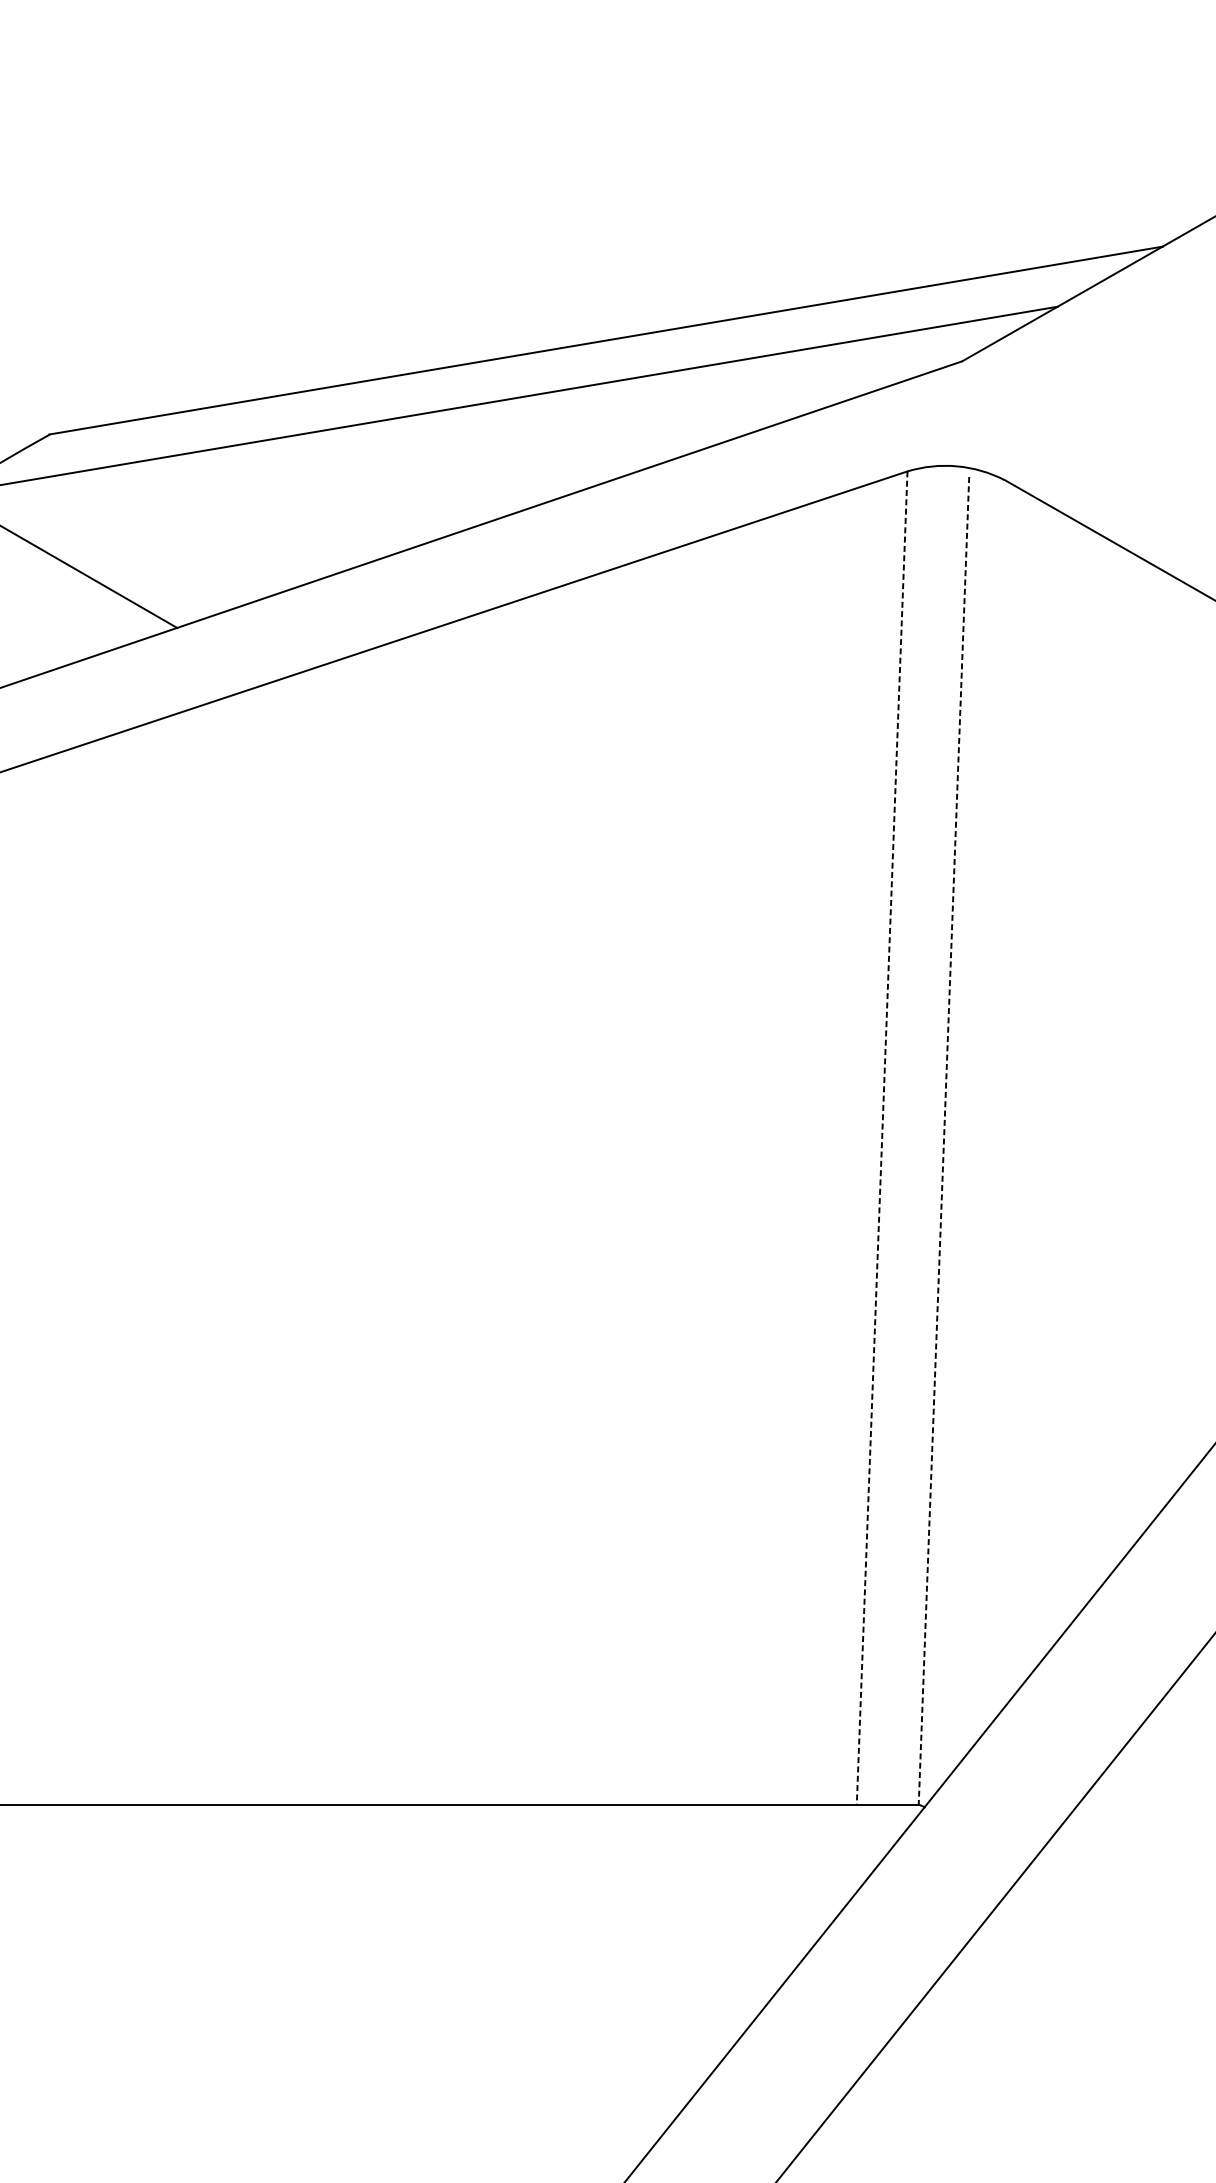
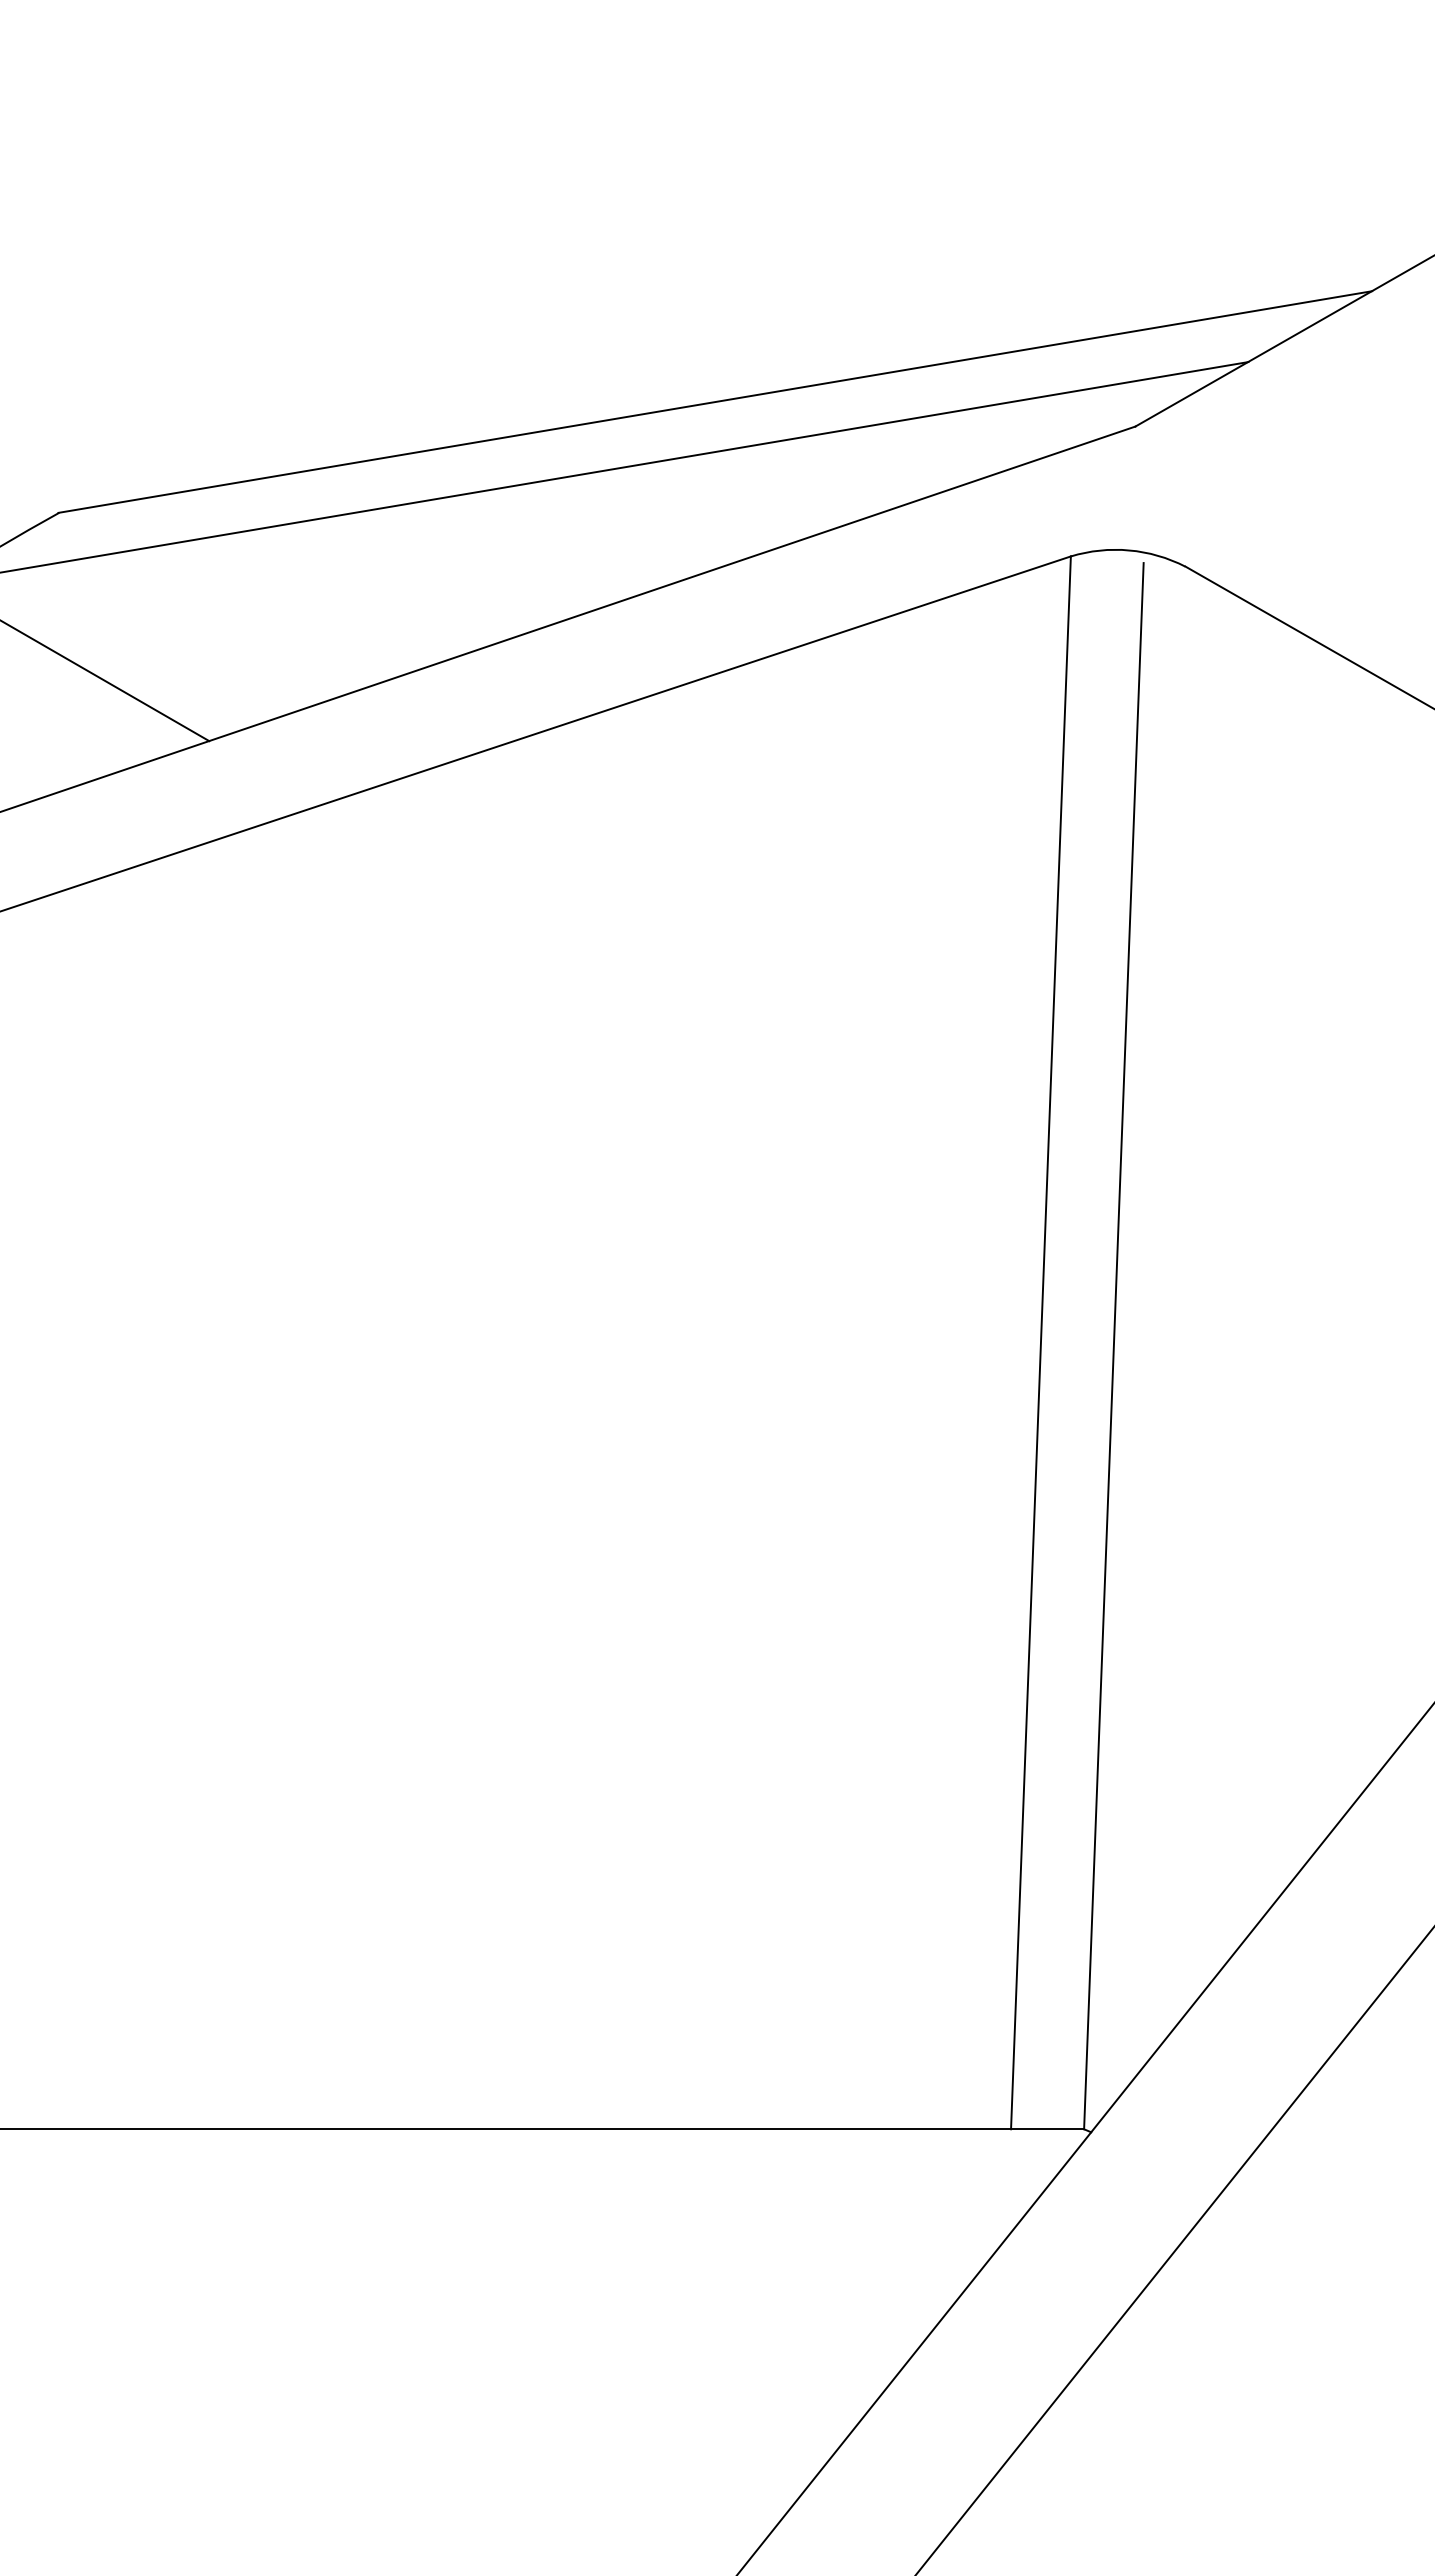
line: (881, 1137) -> (1040, 1342), dashed -> solid
line: (943, 1141) -> (1113, 1346), dashed -> solid

